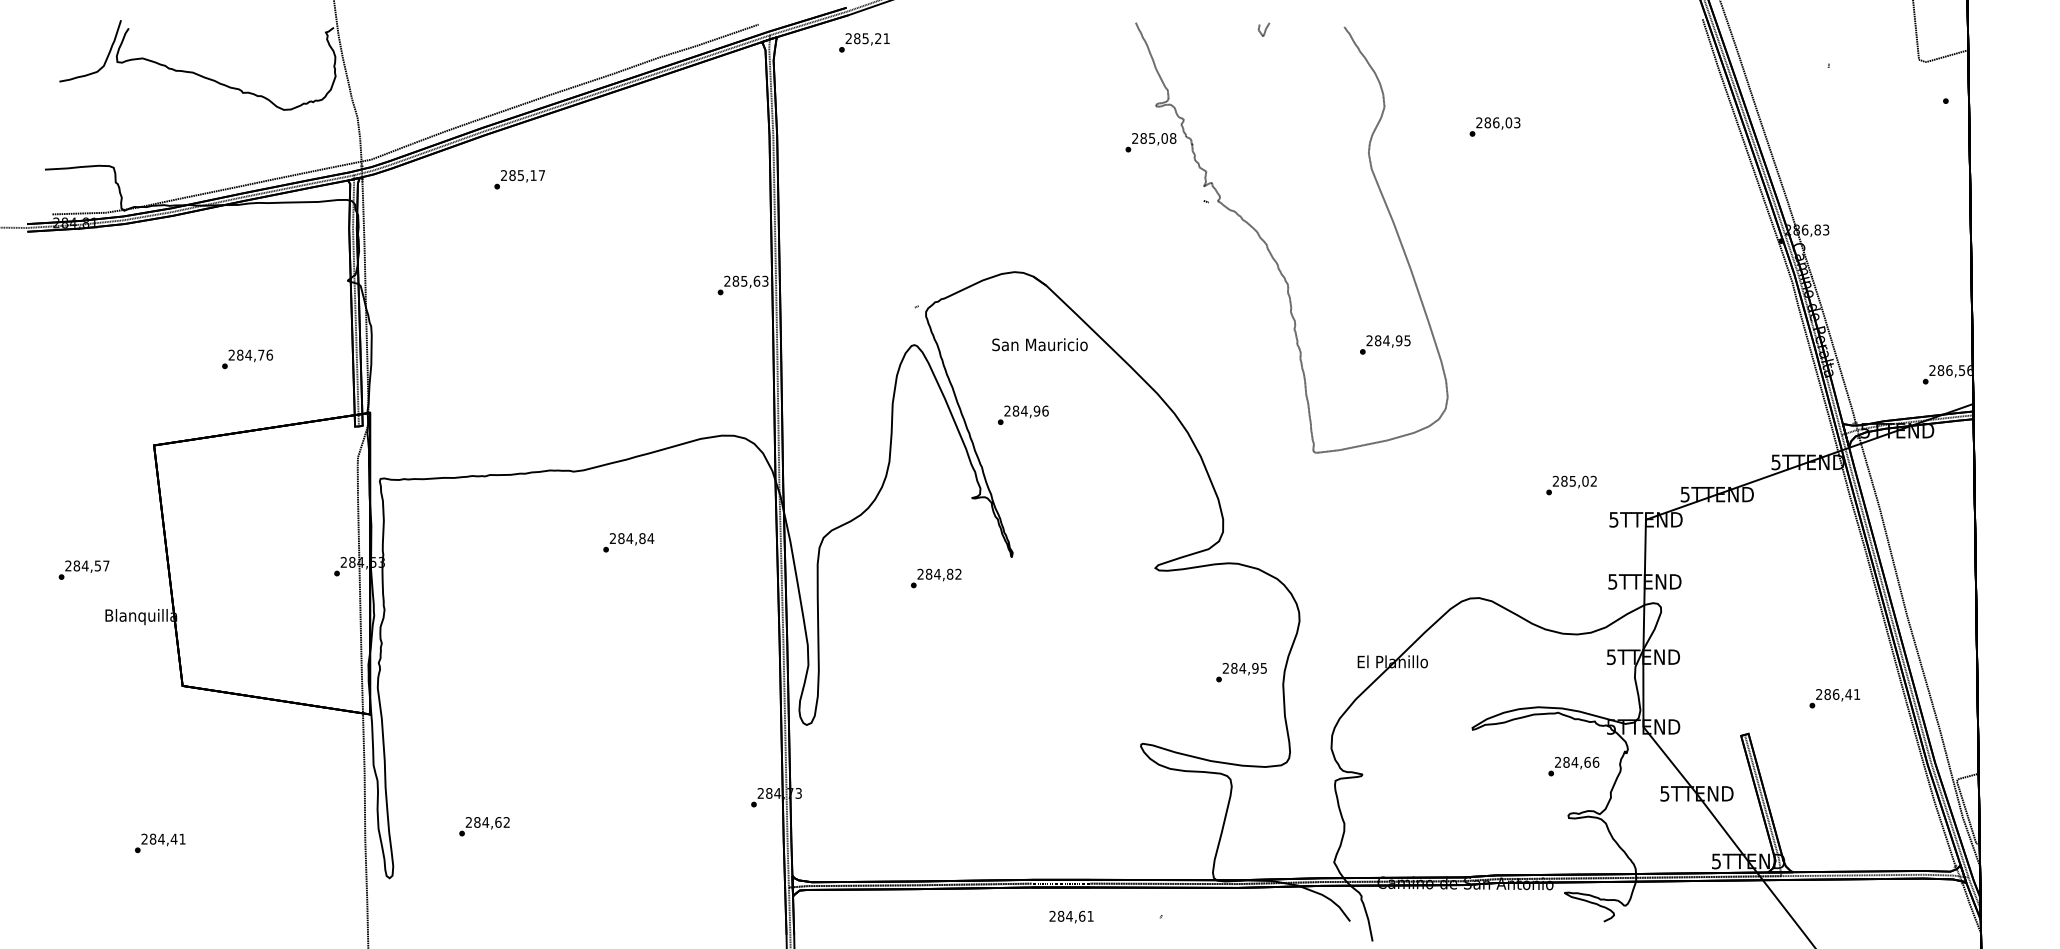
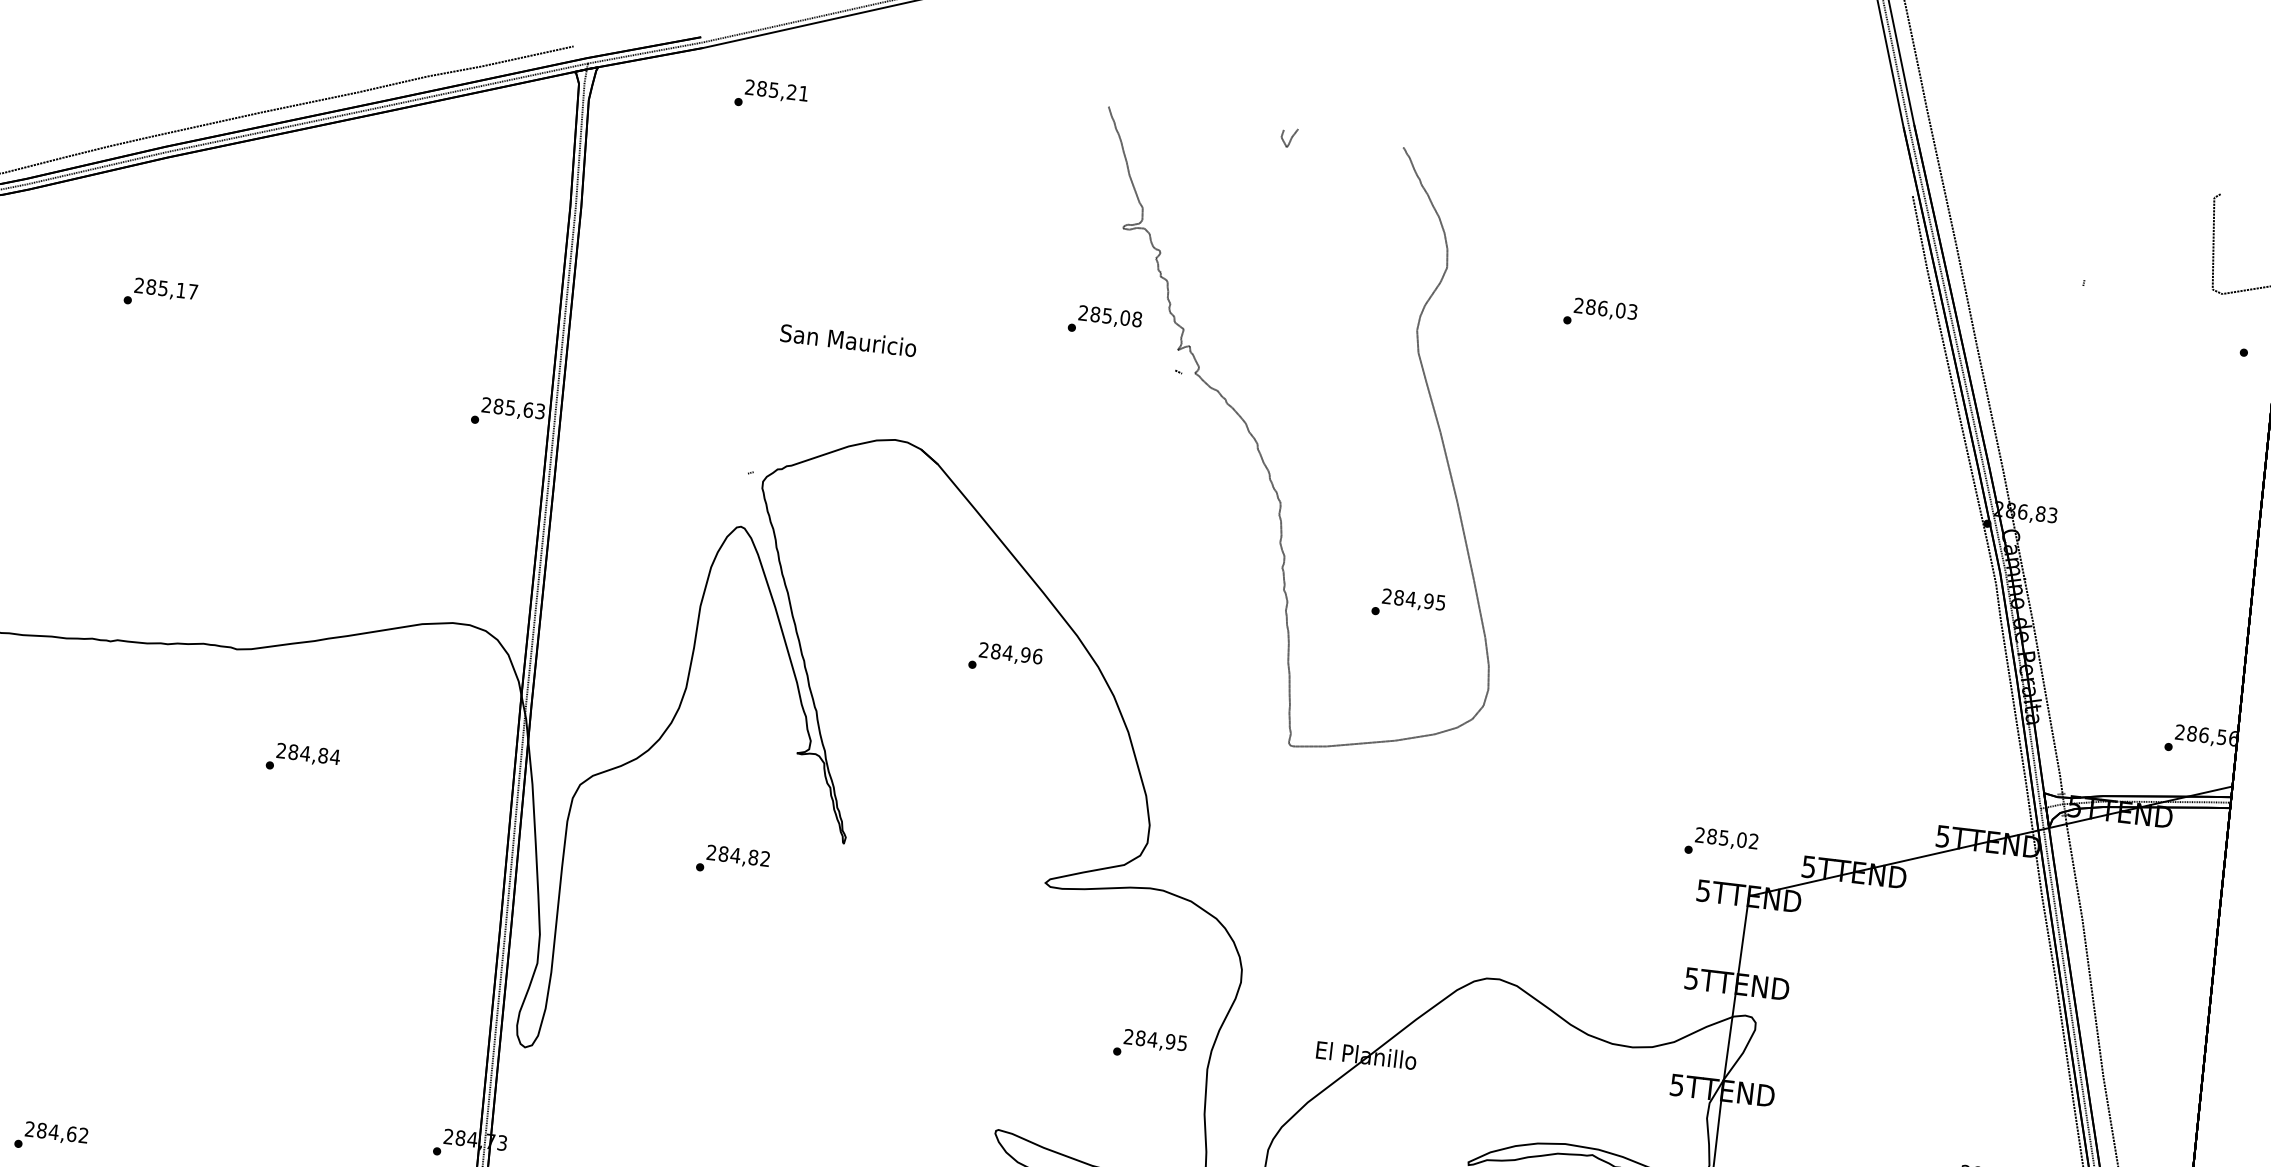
text: (864, 42) -> (771, 95), moved
text: (1150, 142) -> (1104, 321), moved
text: (519, 179) -> (160, 293), moved
text: (1039, 344) -> (847, 340), moved
text: (1022, 414) -> (1004, 657), moved
text: (1571, 485) -> (1721, 843), moved

